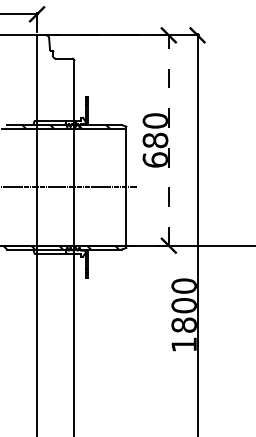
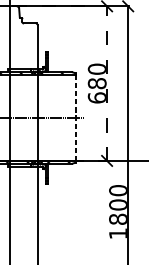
line: (126, 187) -> (75, 118), solid -> dashed

